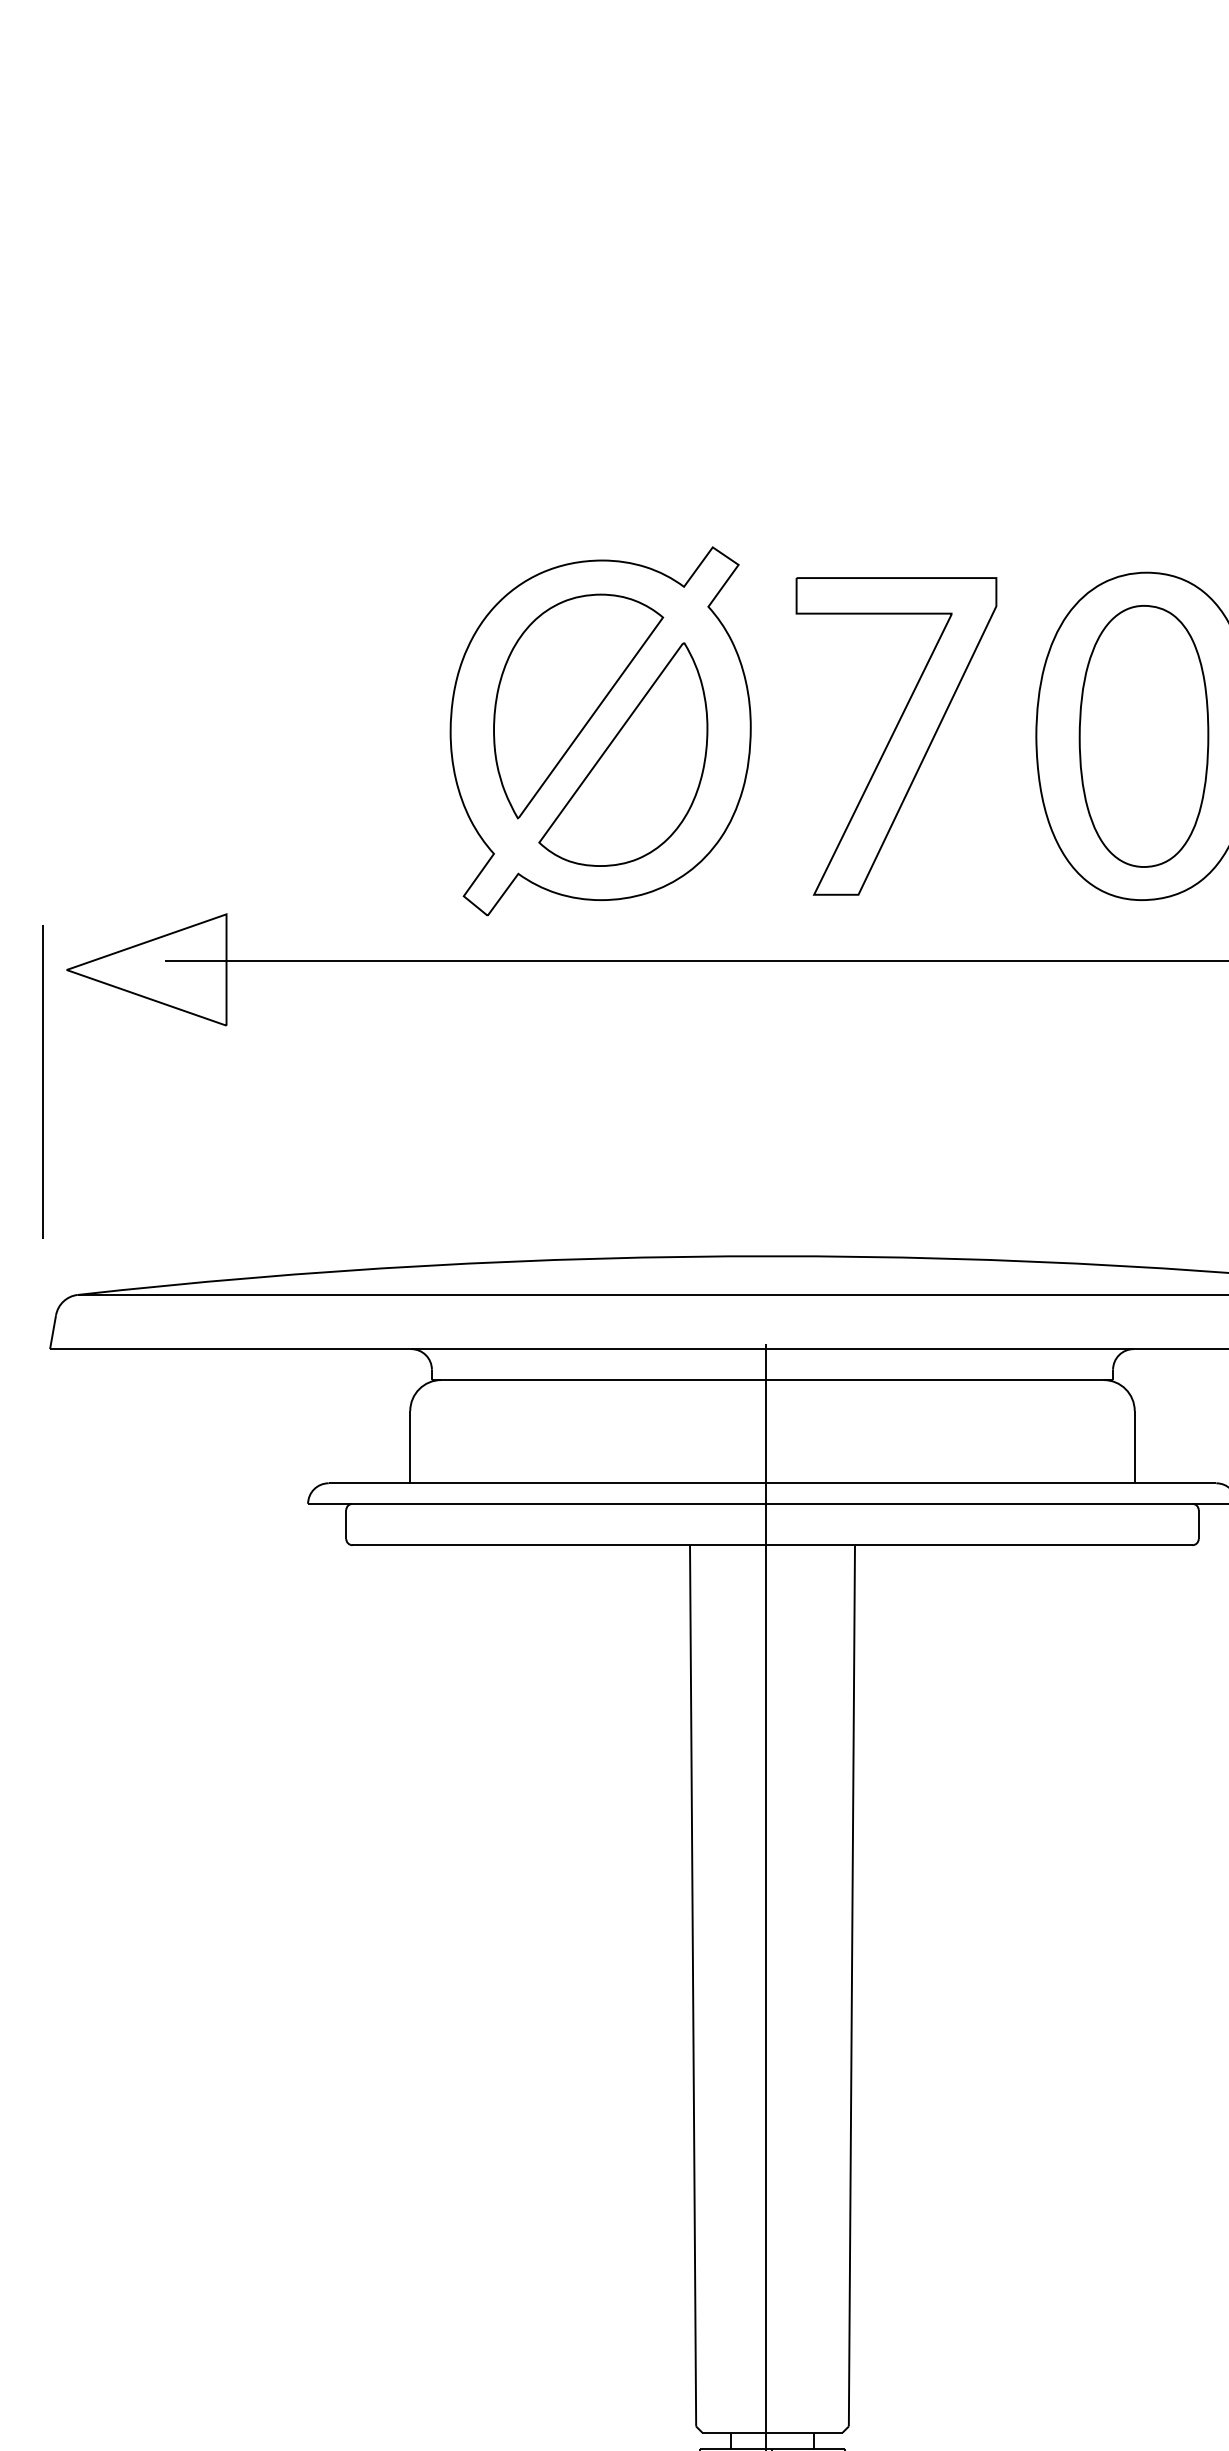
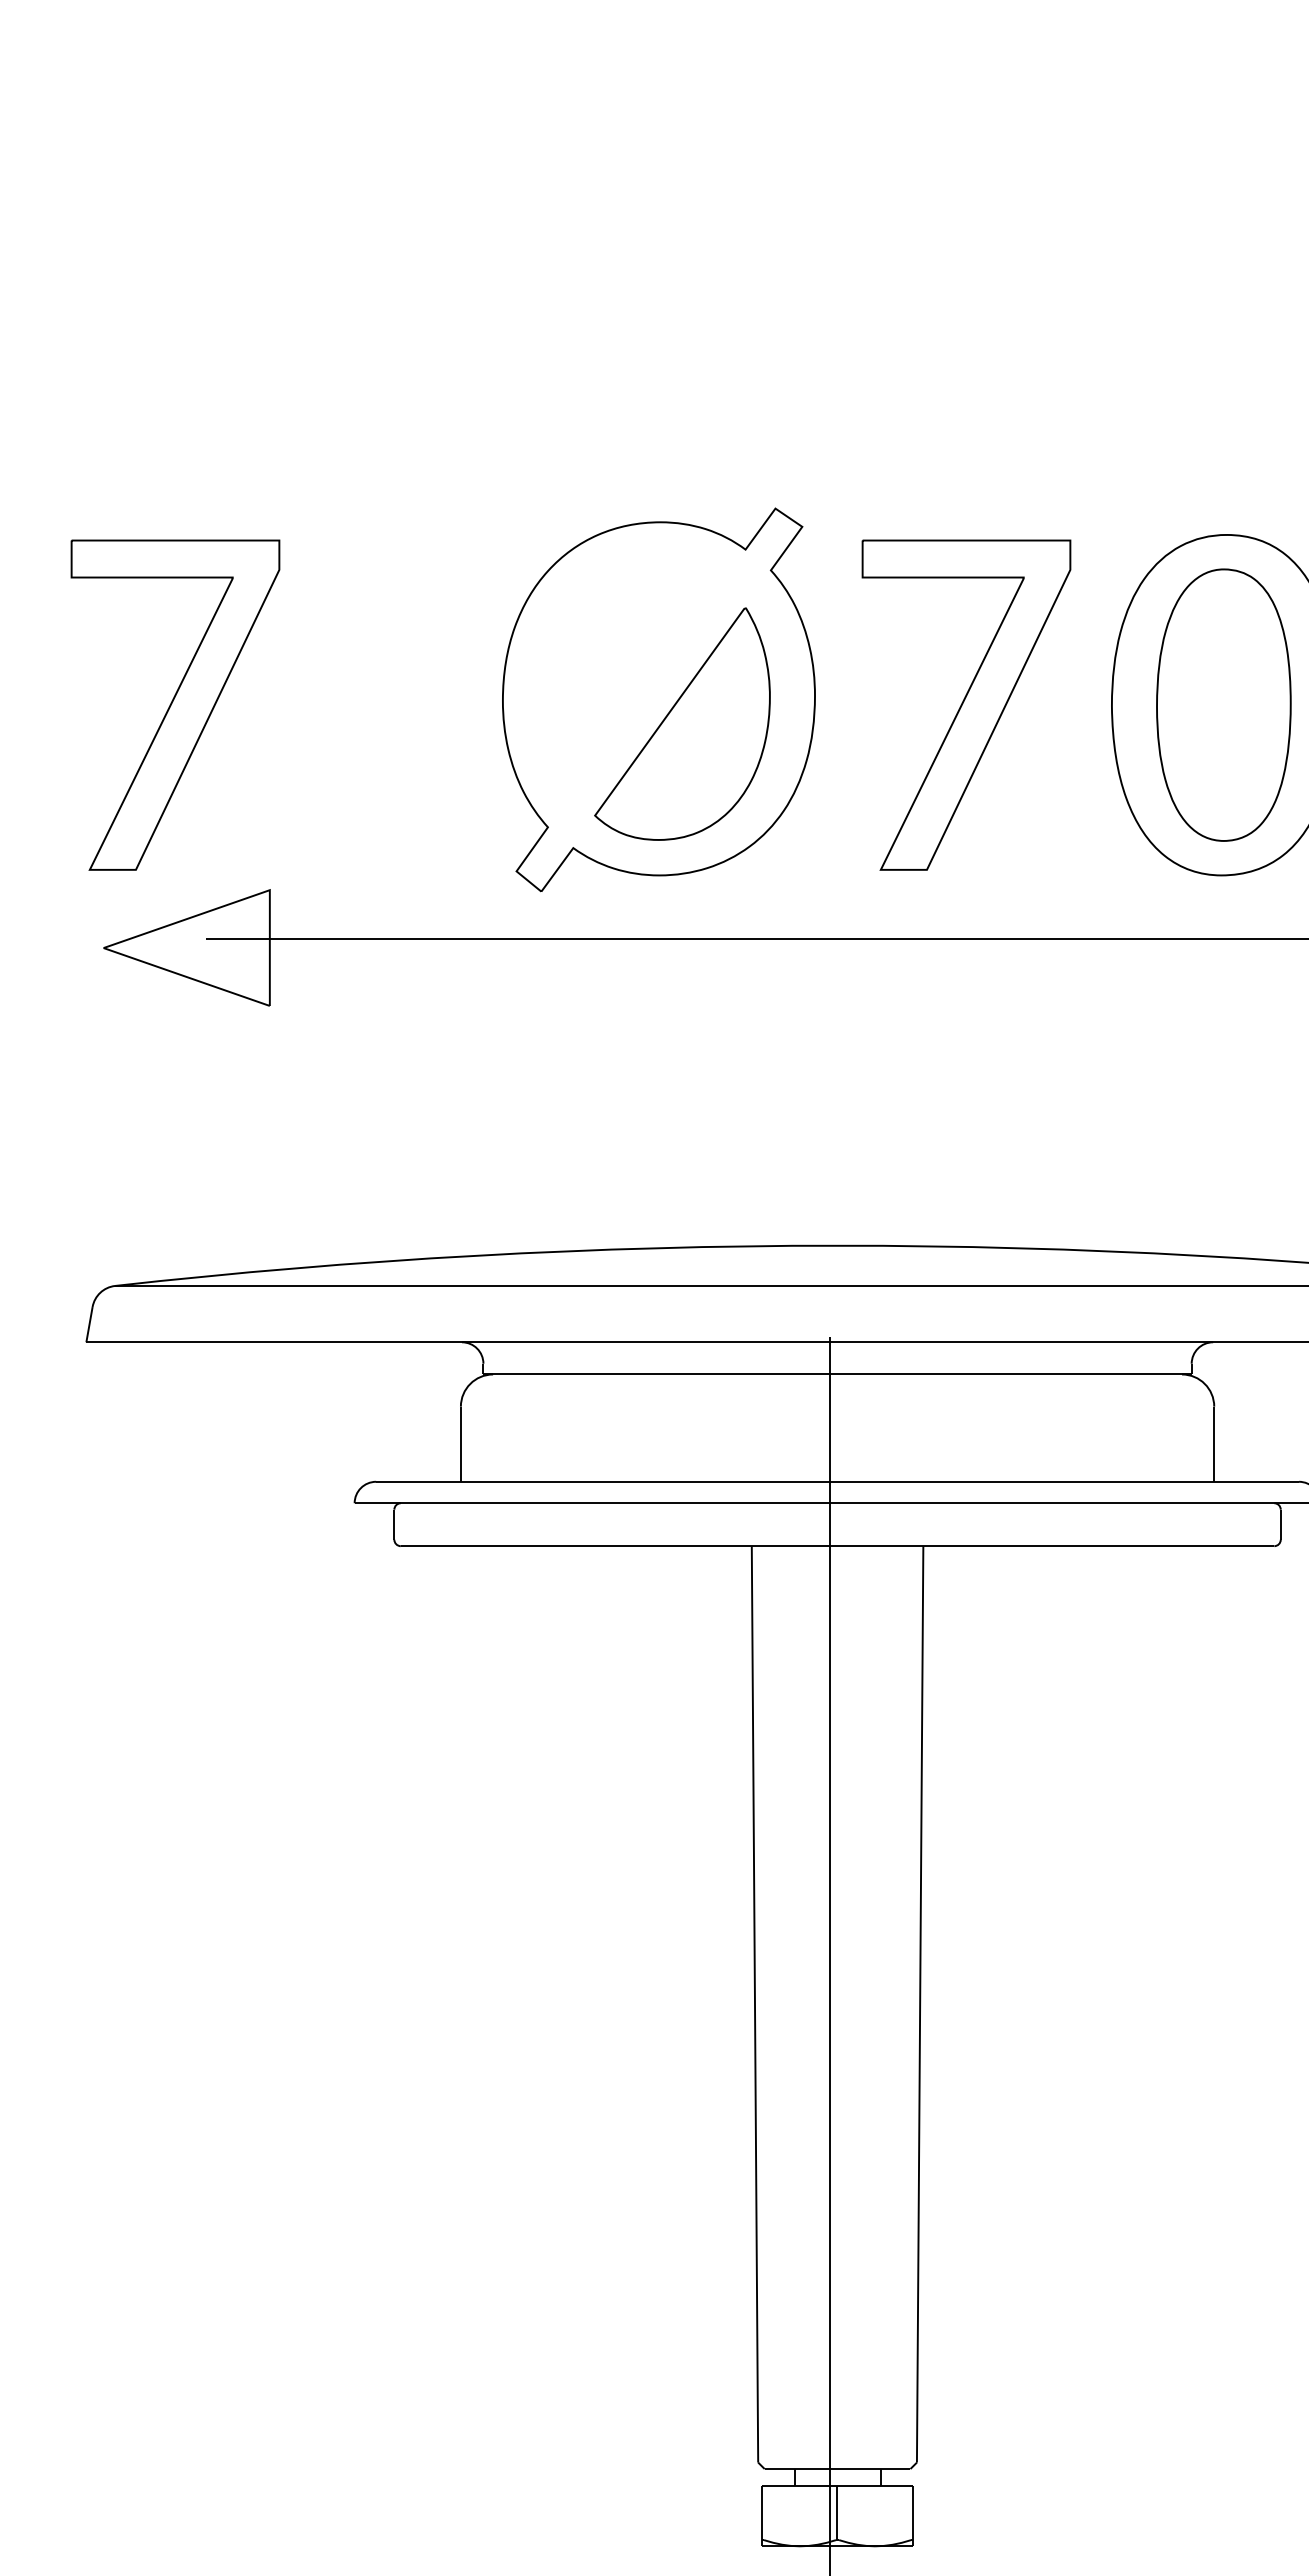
part: (578, 705) -> (635, 673), removed
part: (135, 735) -> (175, 704), added
line: (42, 1081) -> (78, 1064), removed

